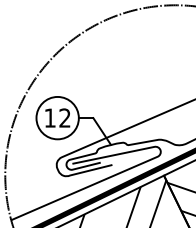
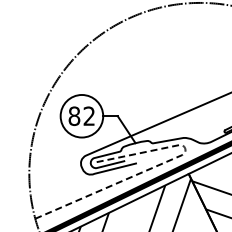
text: (50, 118) -> (74, 116), 12 -> 82
line: (133, 167) -> (158, 165), solid -> dashed

